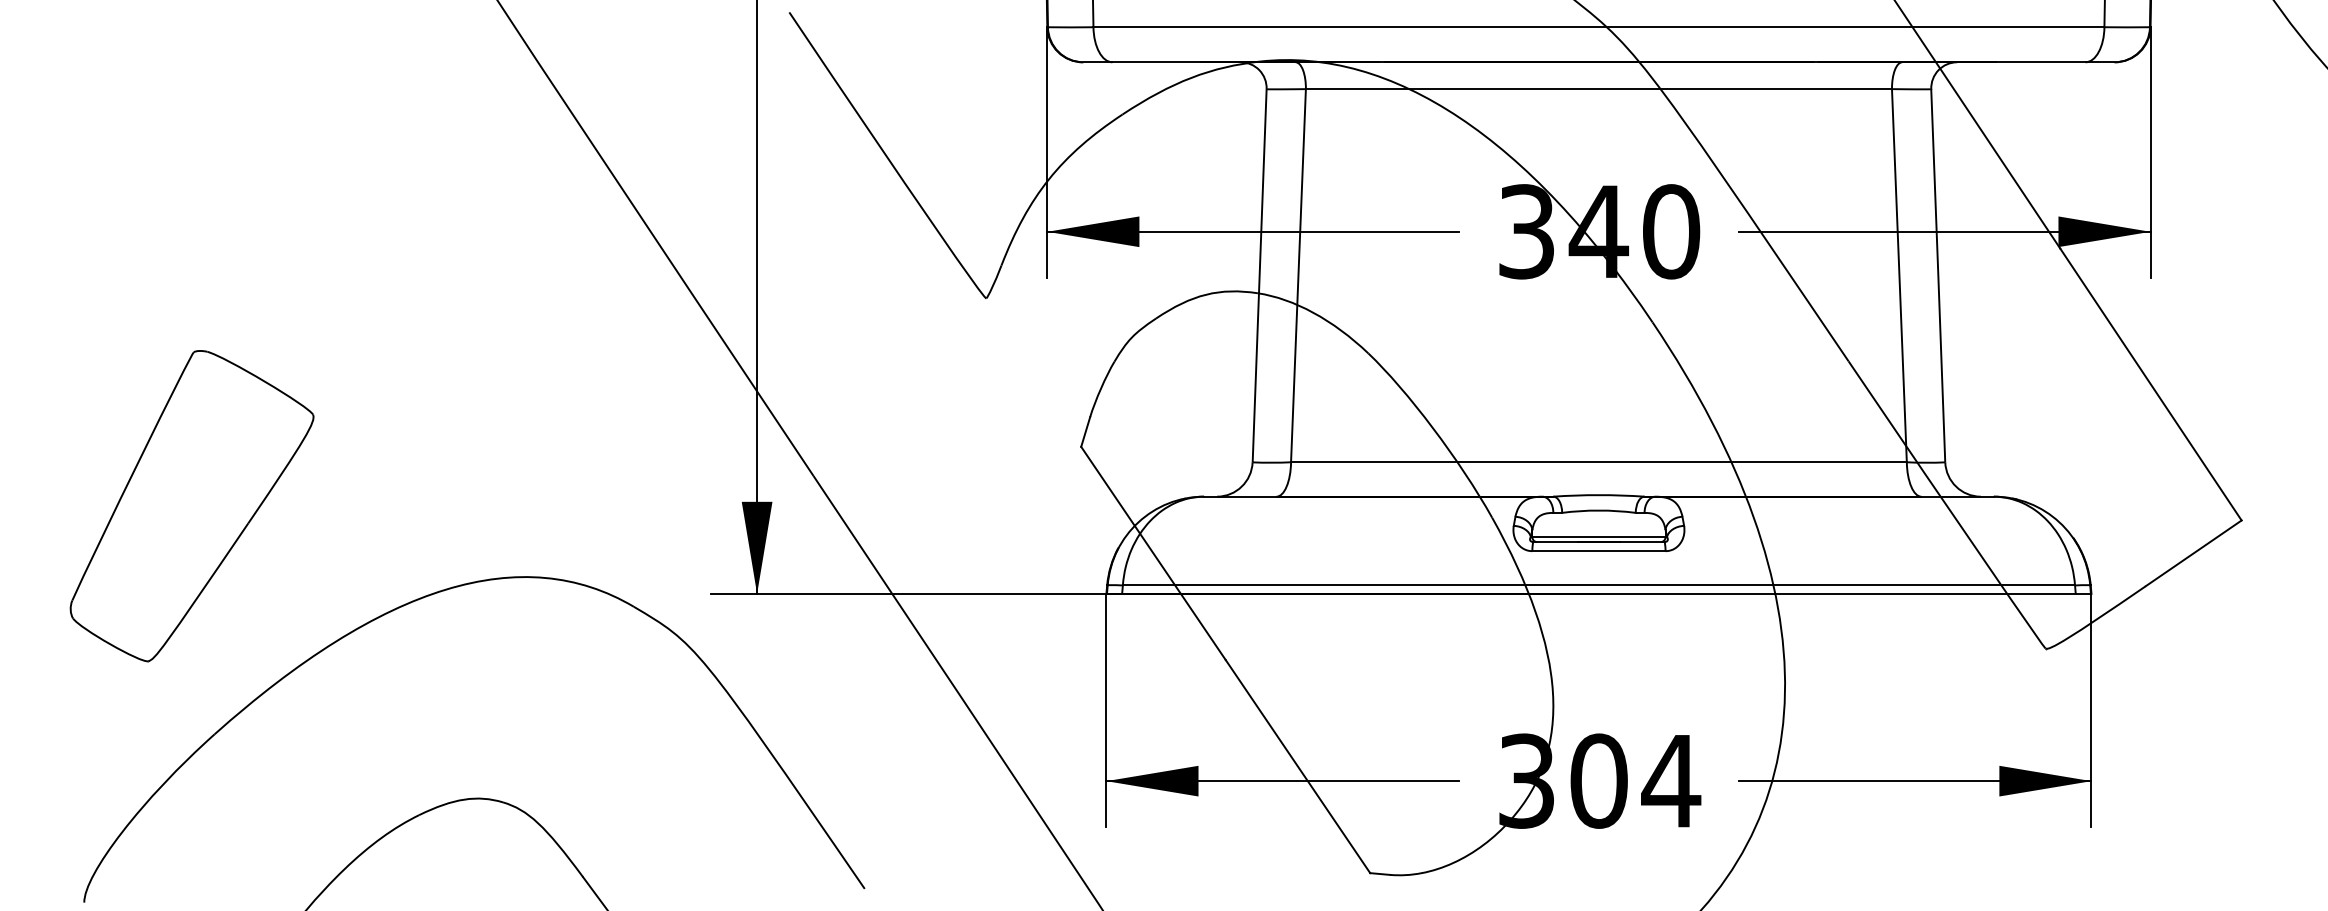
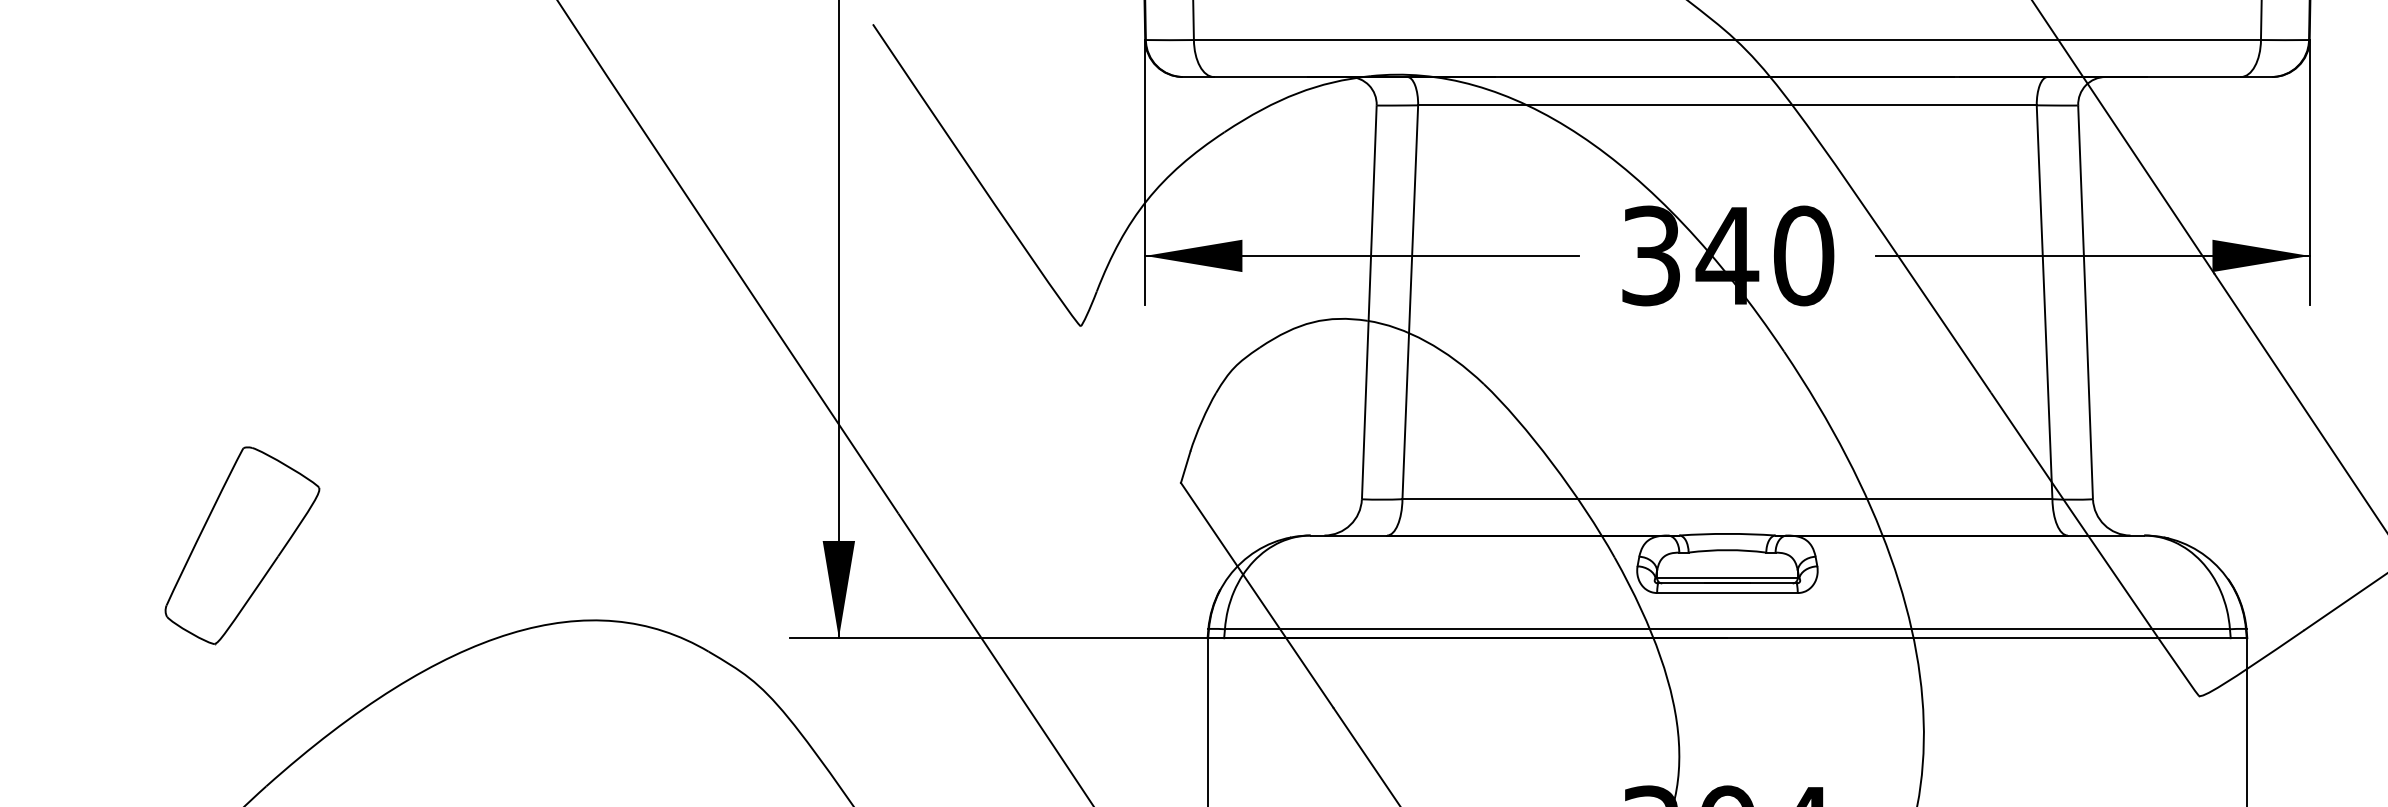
part: (191, 506) -> (241, 545), size x0.6

